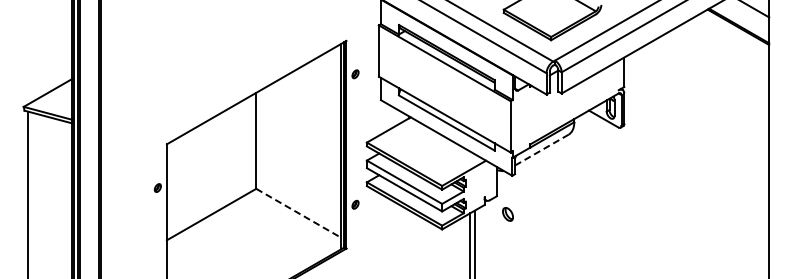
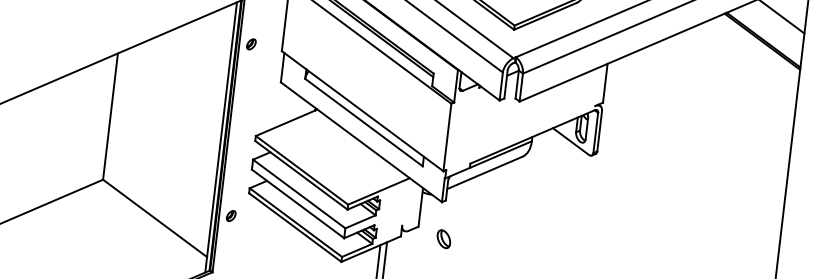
line: (541, 150) -> (484, 173), dashed -> solid
line: (298, 213) -> (154, 218), dashed -> solid
part: (507, 214) -> (443, 239), moved

